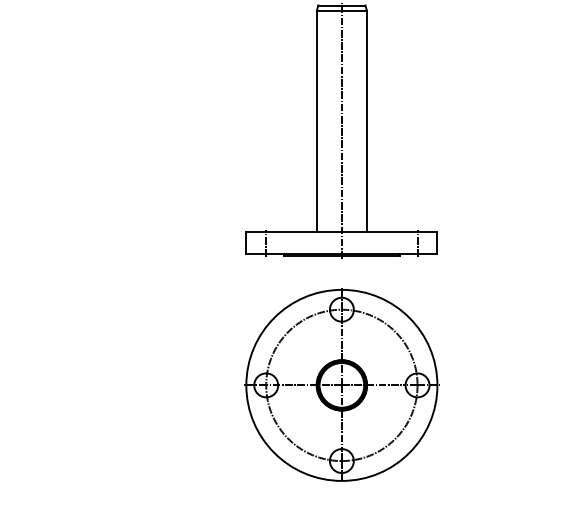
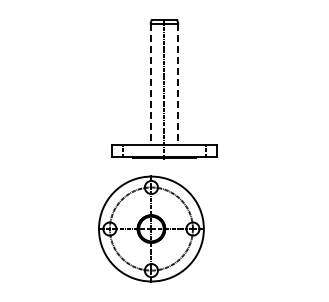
line: (316, 122) -> (150, 84), solid -> dashed
line: (367, 122) -> (178, 84), solid -> dashed
part: (342, 384) -> (151, 228), moved

